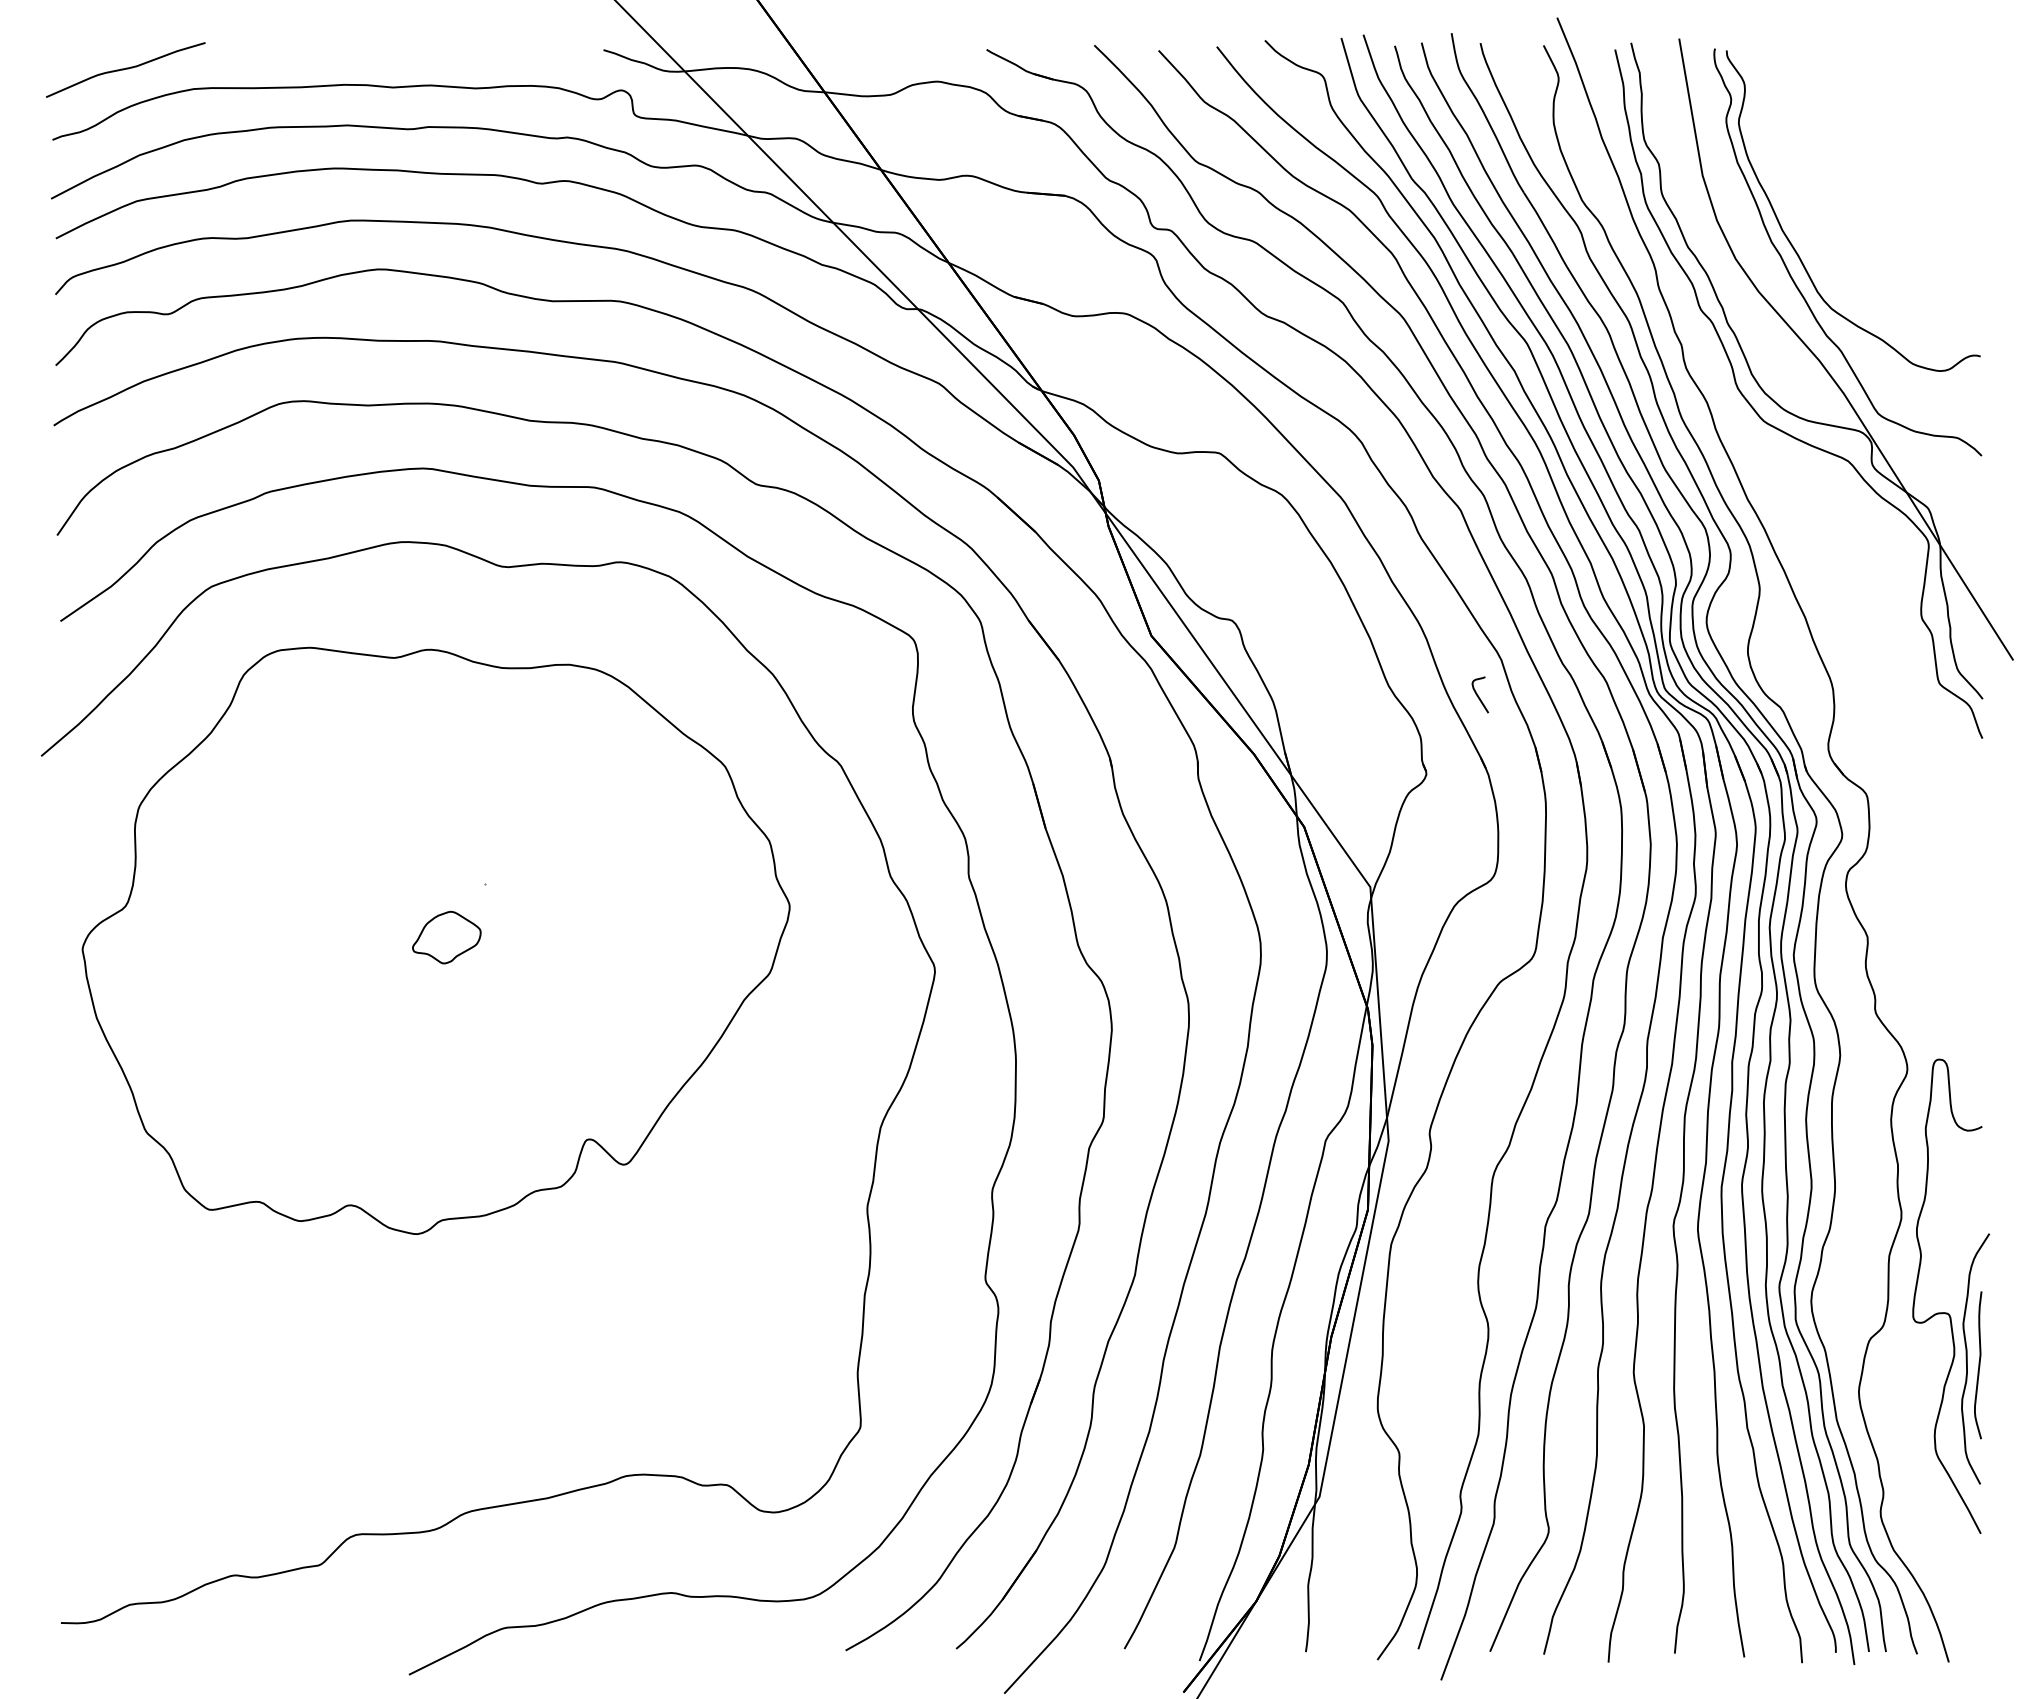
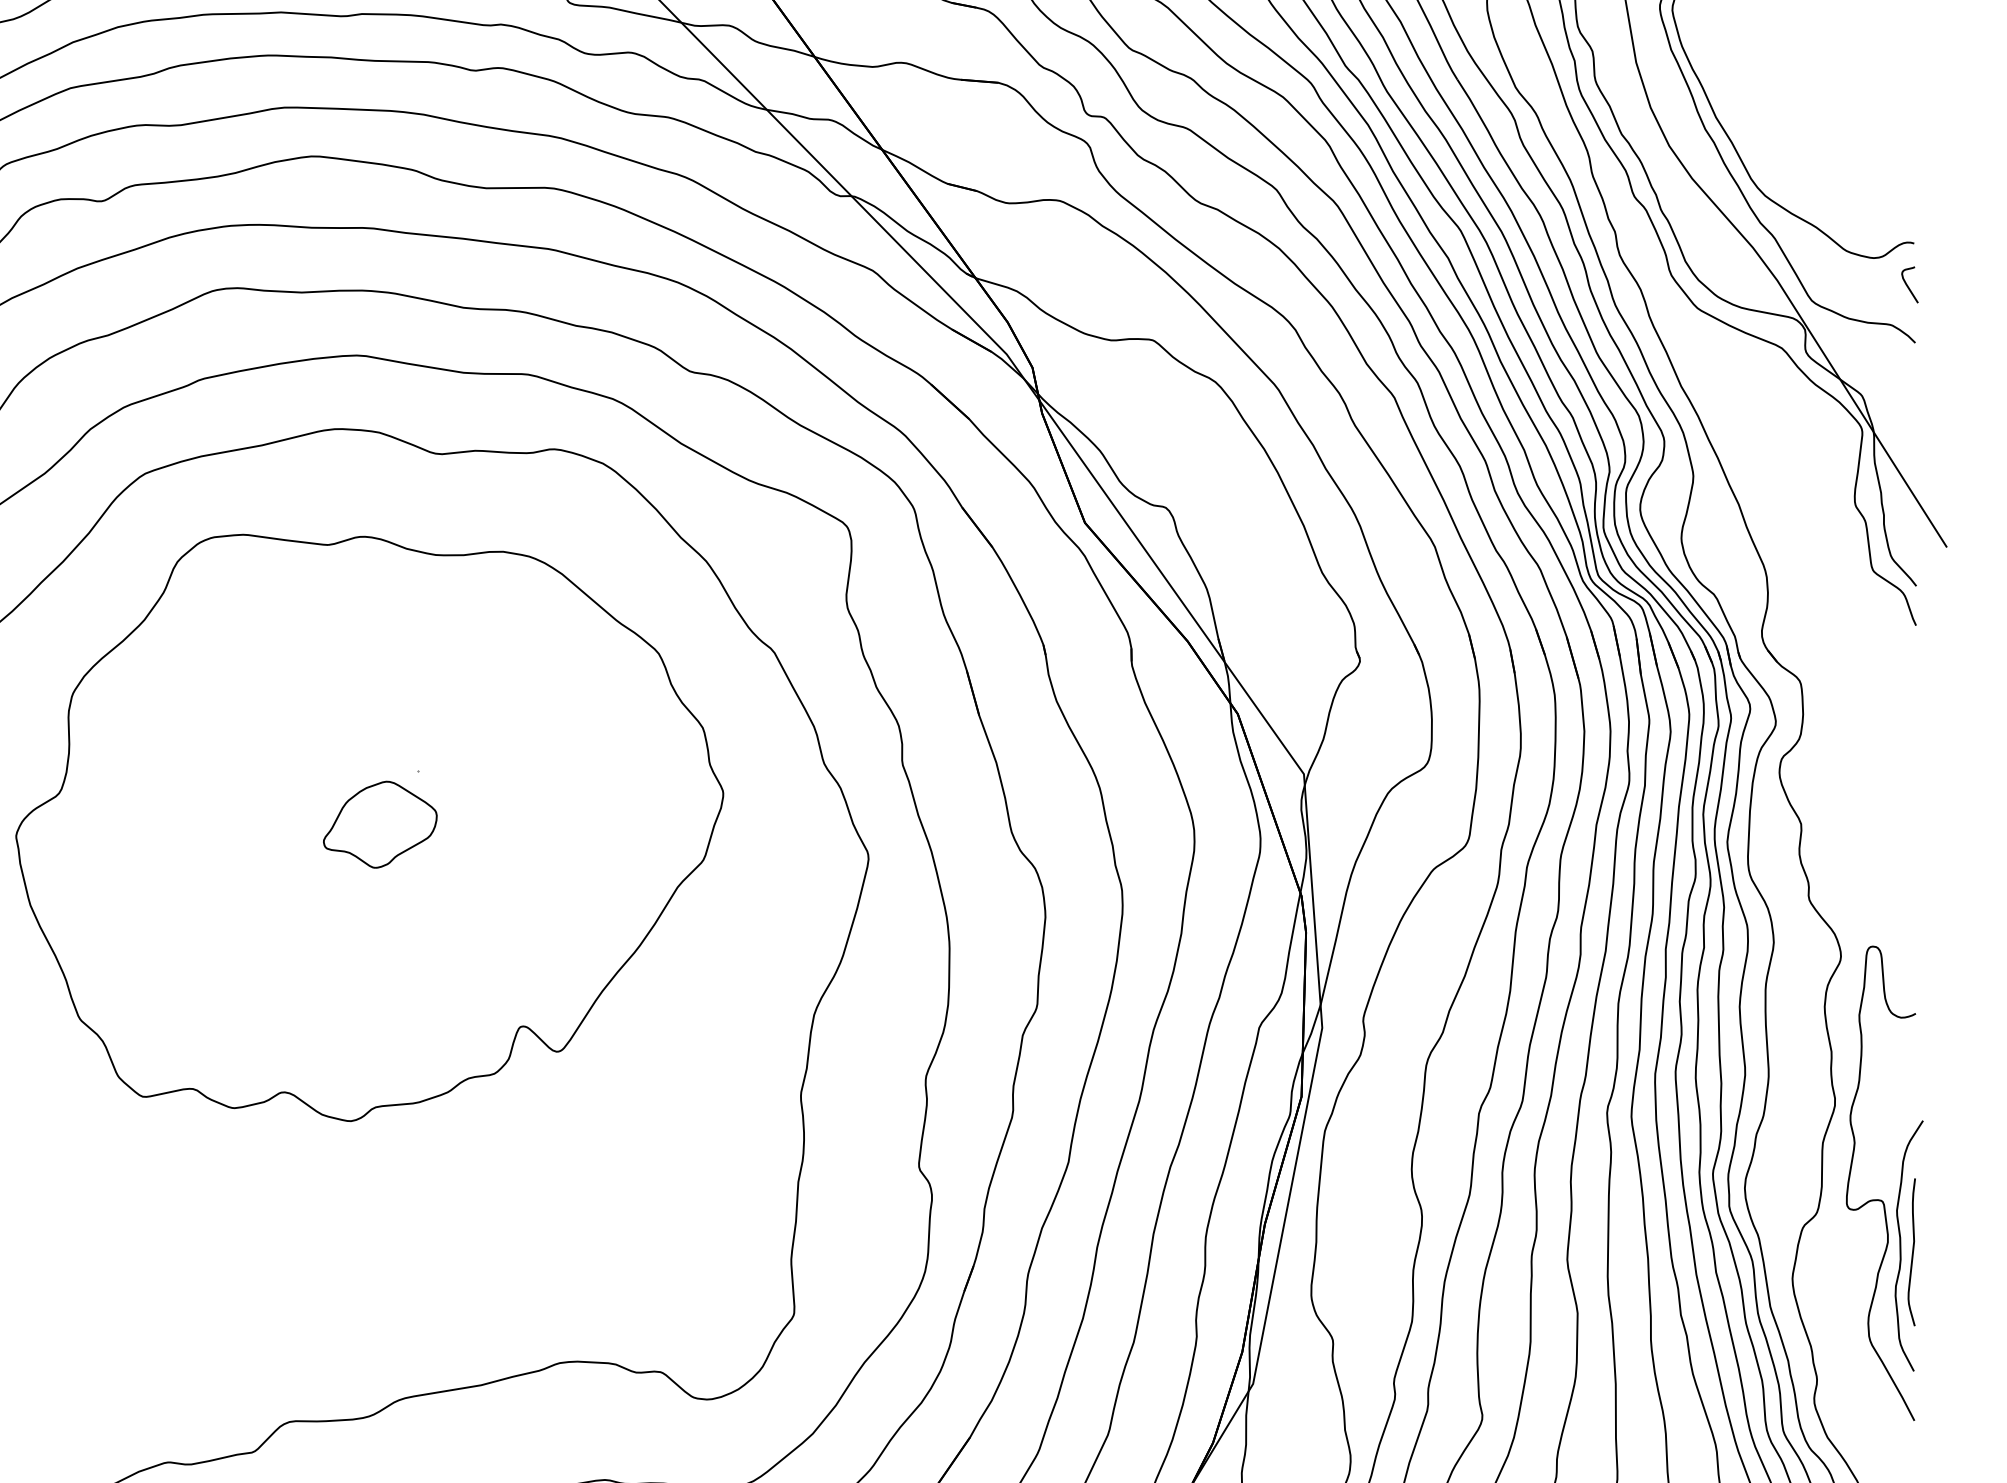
curve: (1478, 695) -> (1908, 285), moved
part: (446, 937) -> (380, 824), size x1.67

